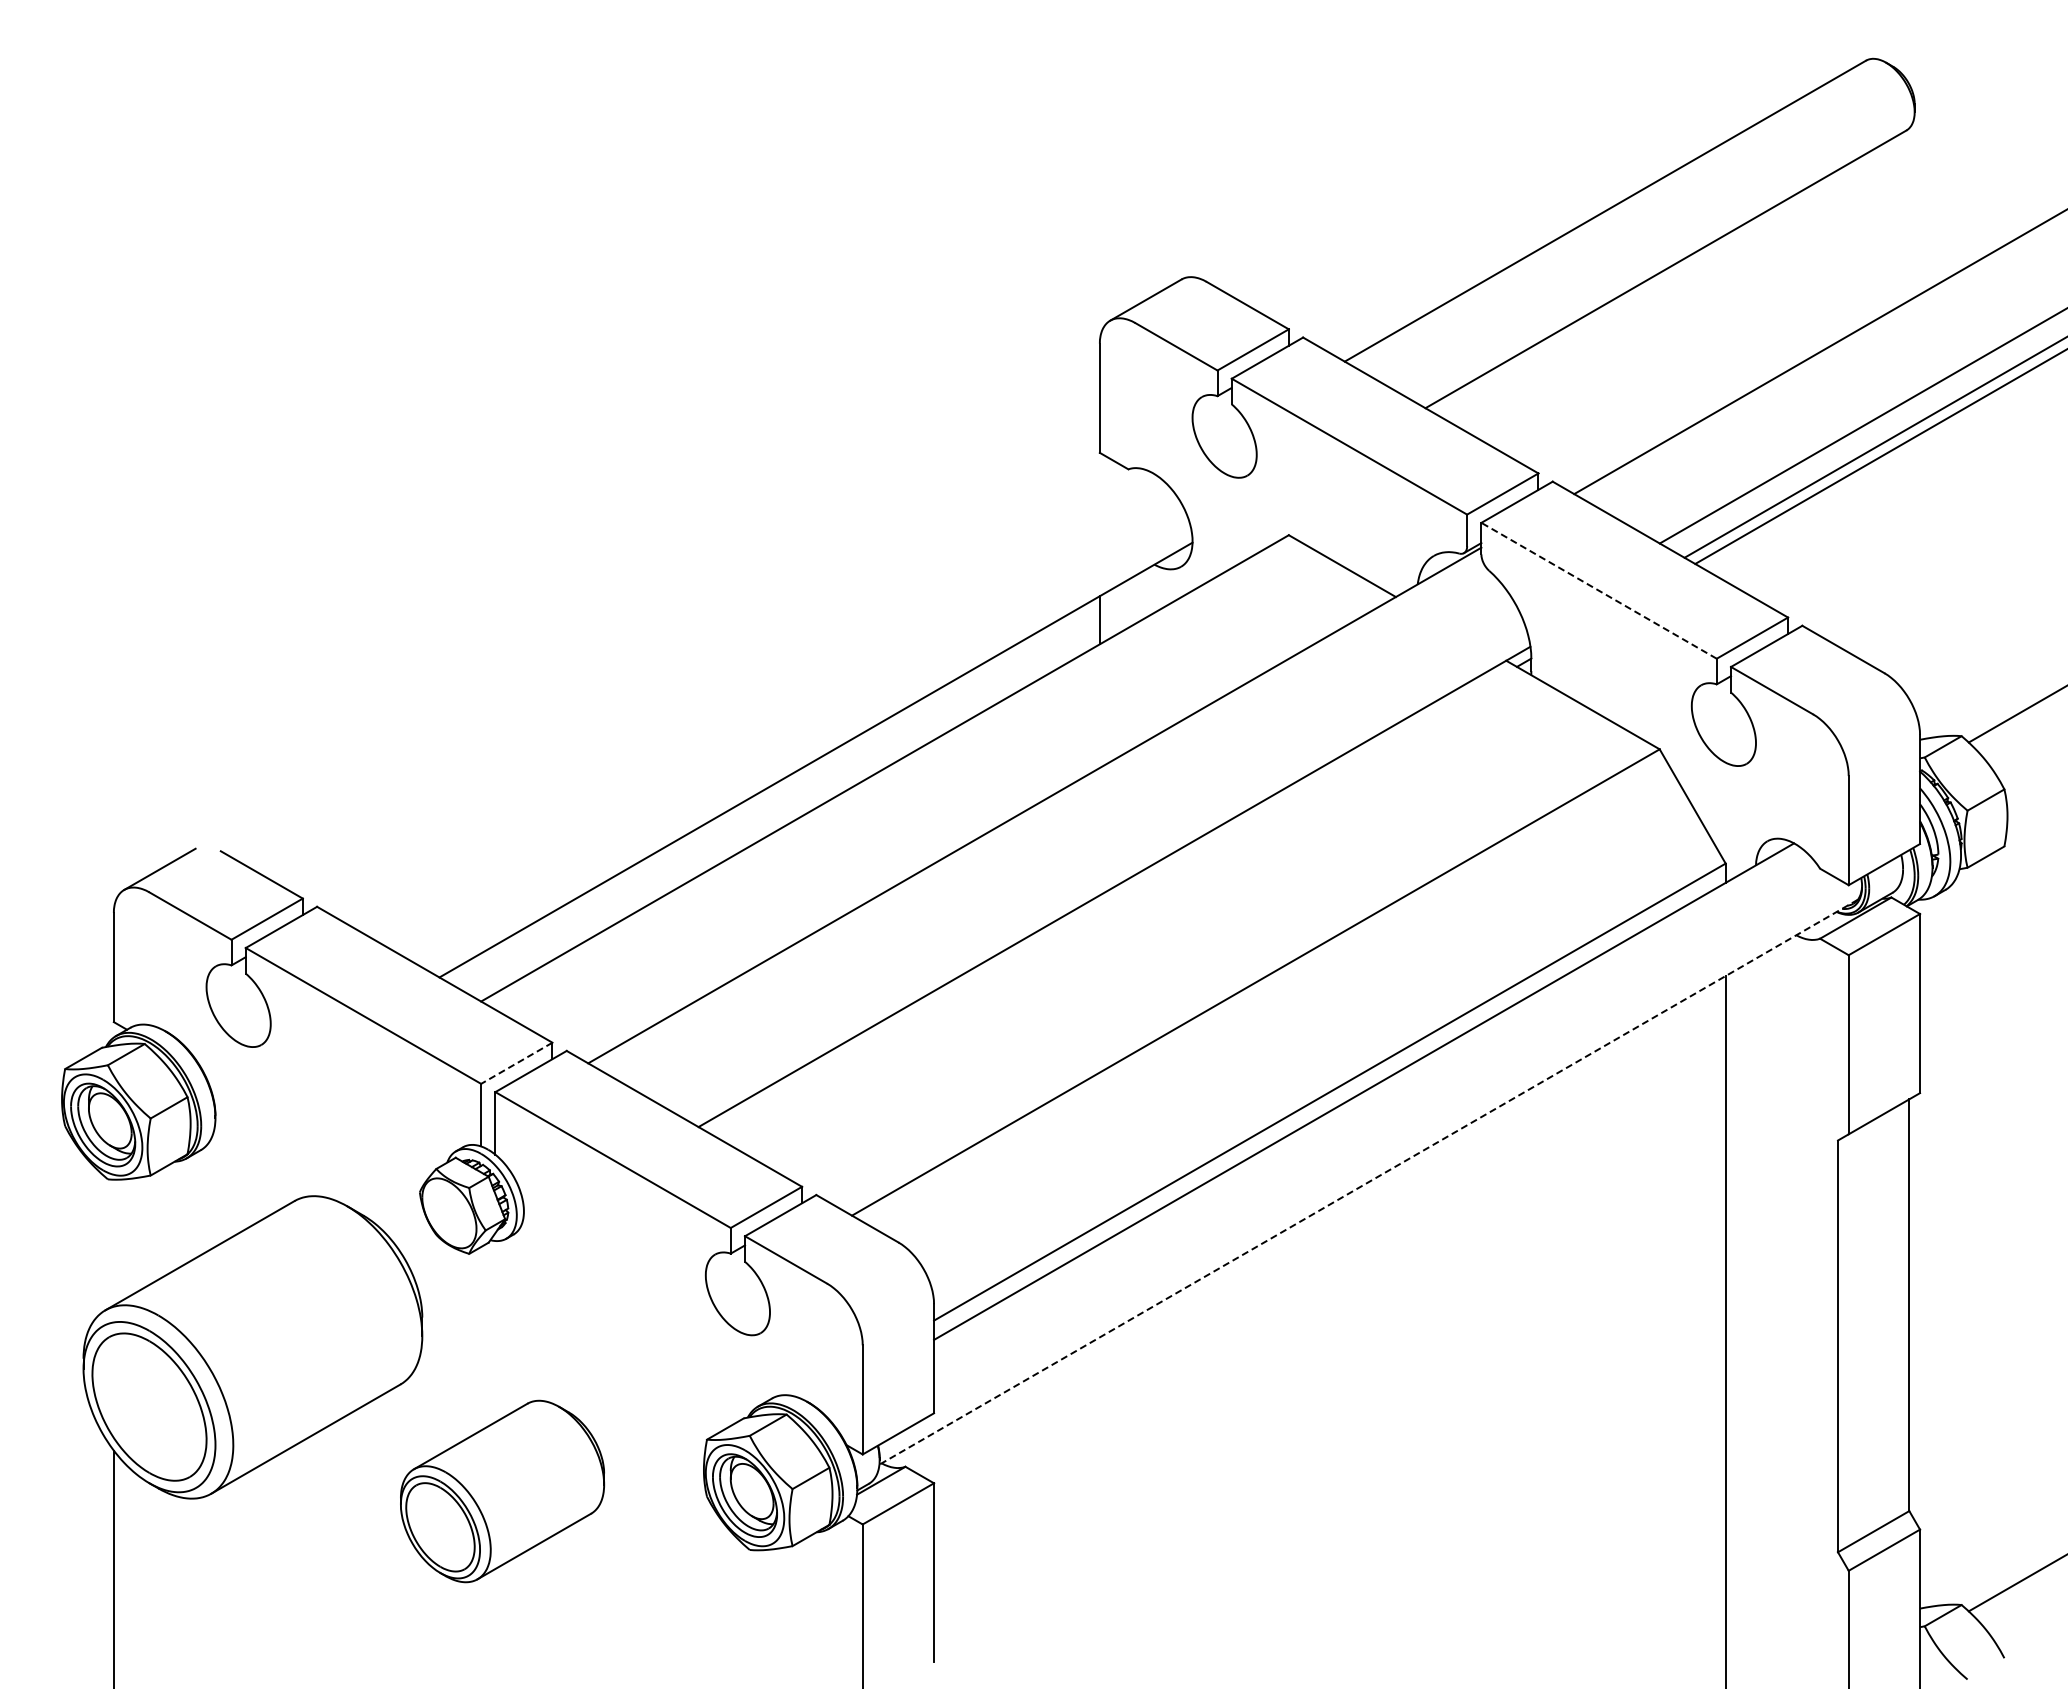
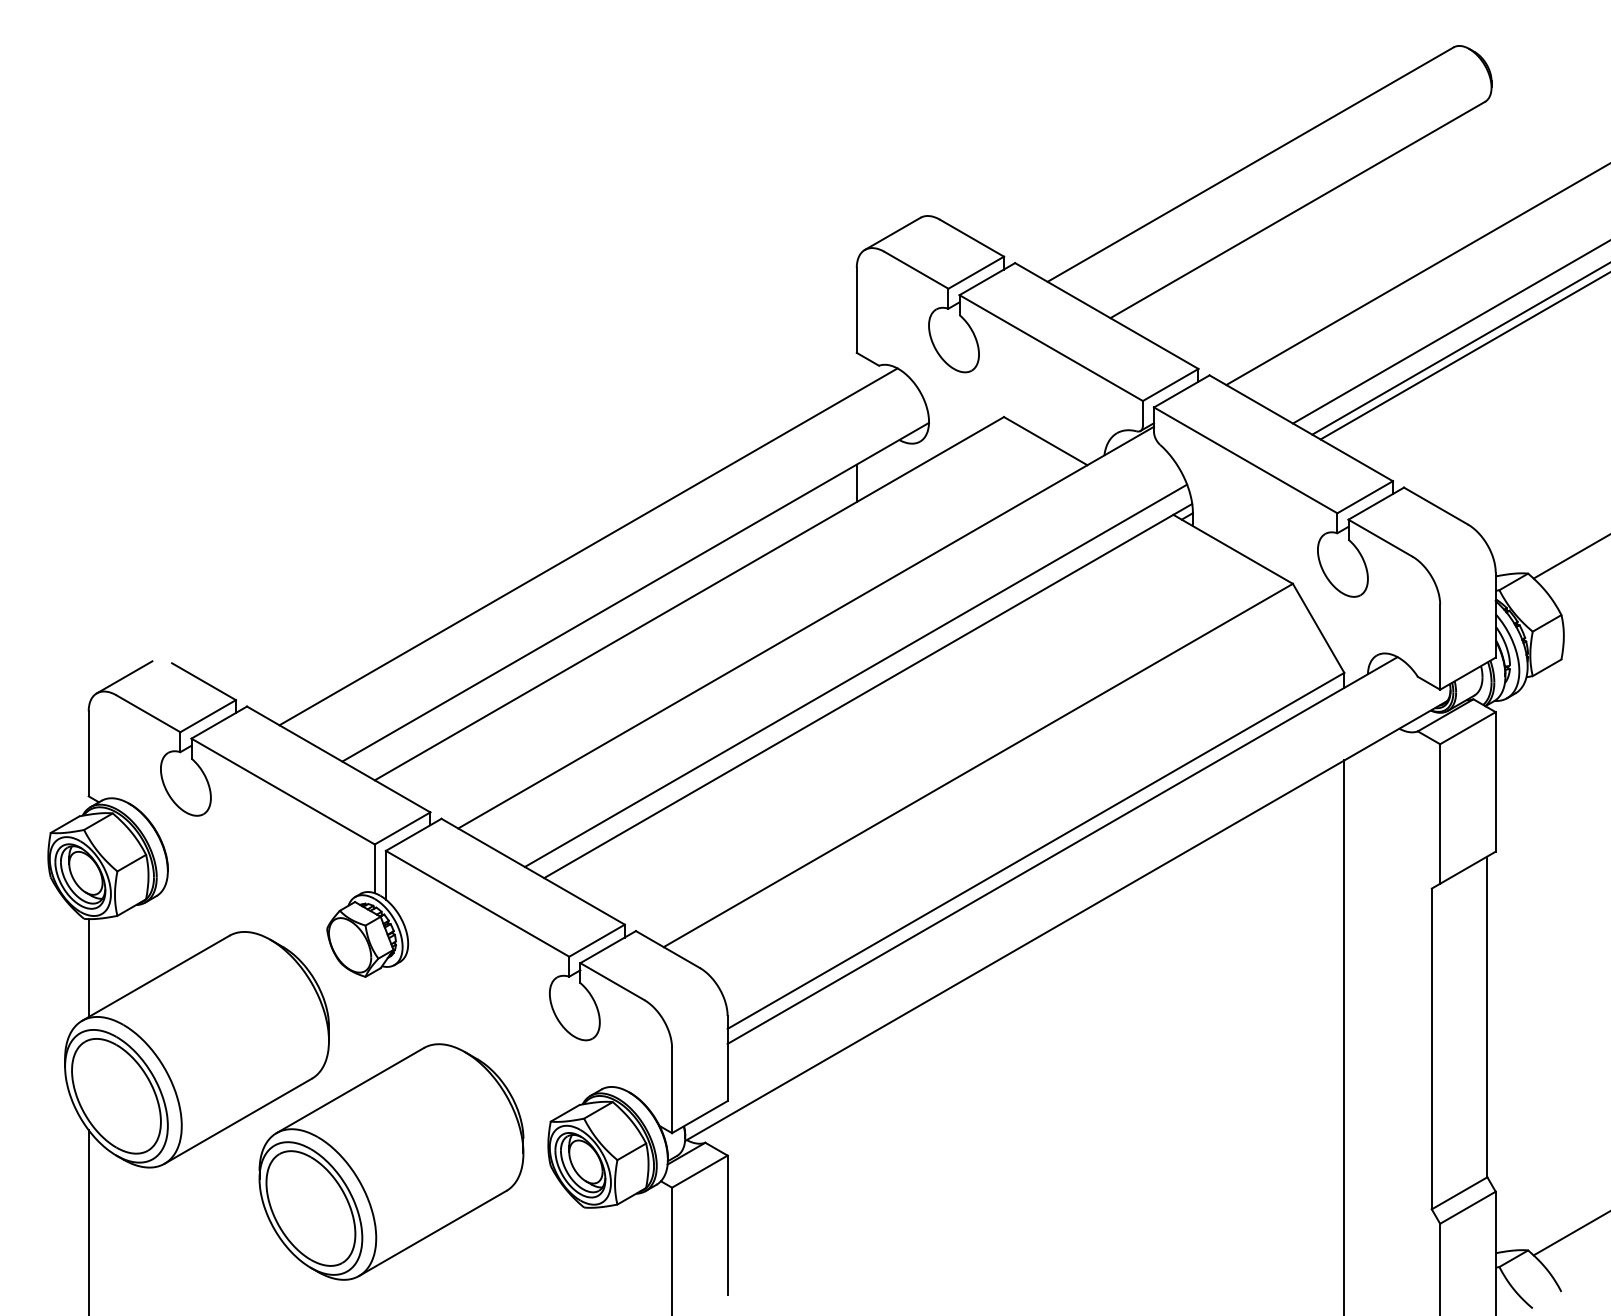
line: (1599, 590) -> (1246, 460), dashed -> solid
line: (755, 701) -> (588, 546), added
line: (1098, 866) -> (855, 675), added
line: (516, 1063) -> (402, 828), dashed -> solid
line: (1368, 1182) -> (1066, 921), dashed -> solid
line: (113, 1242) -> (88, 968), added
part: (502, 1491) -> (391, 1162), size x1.67

